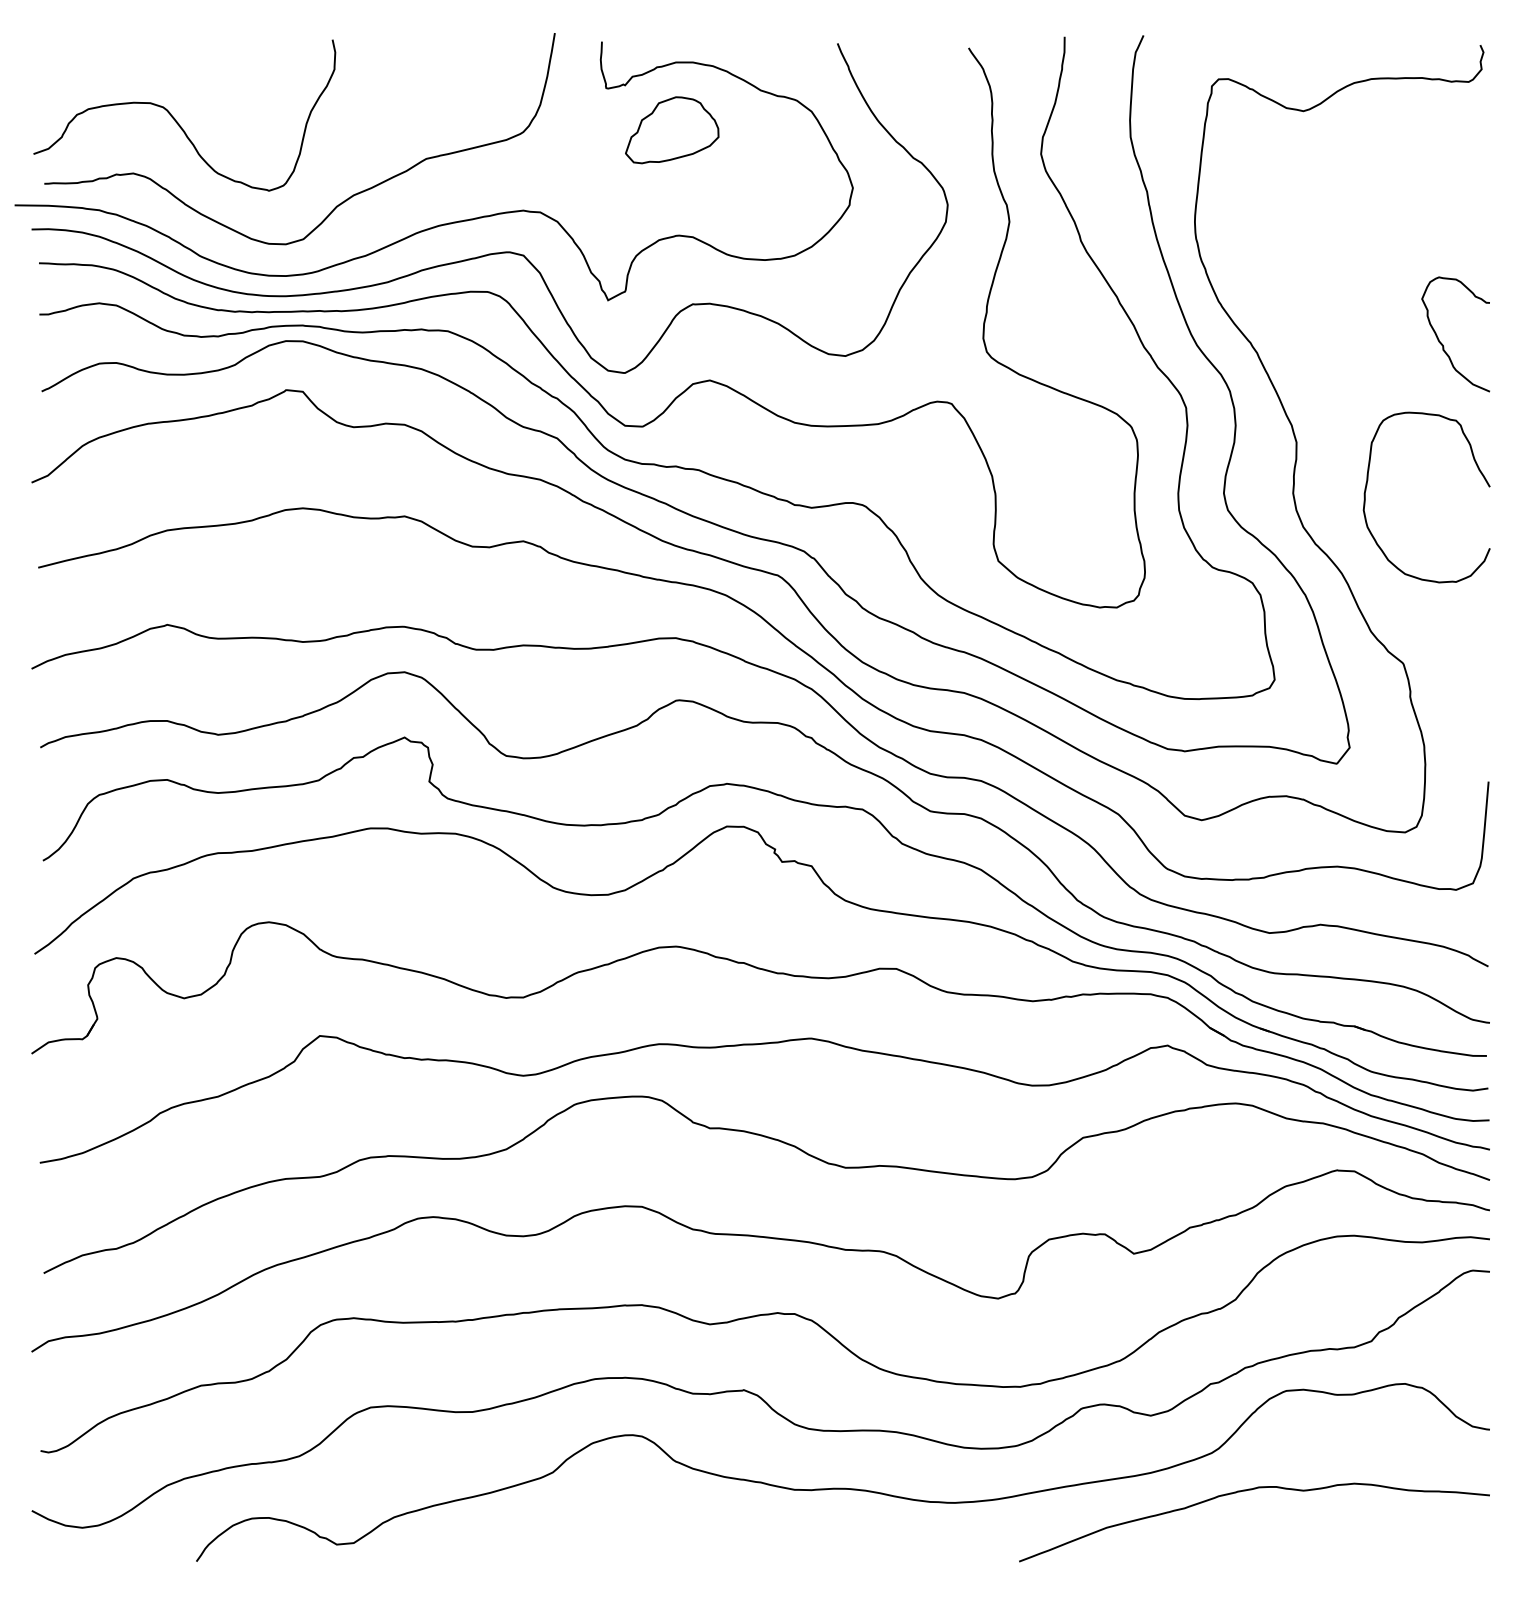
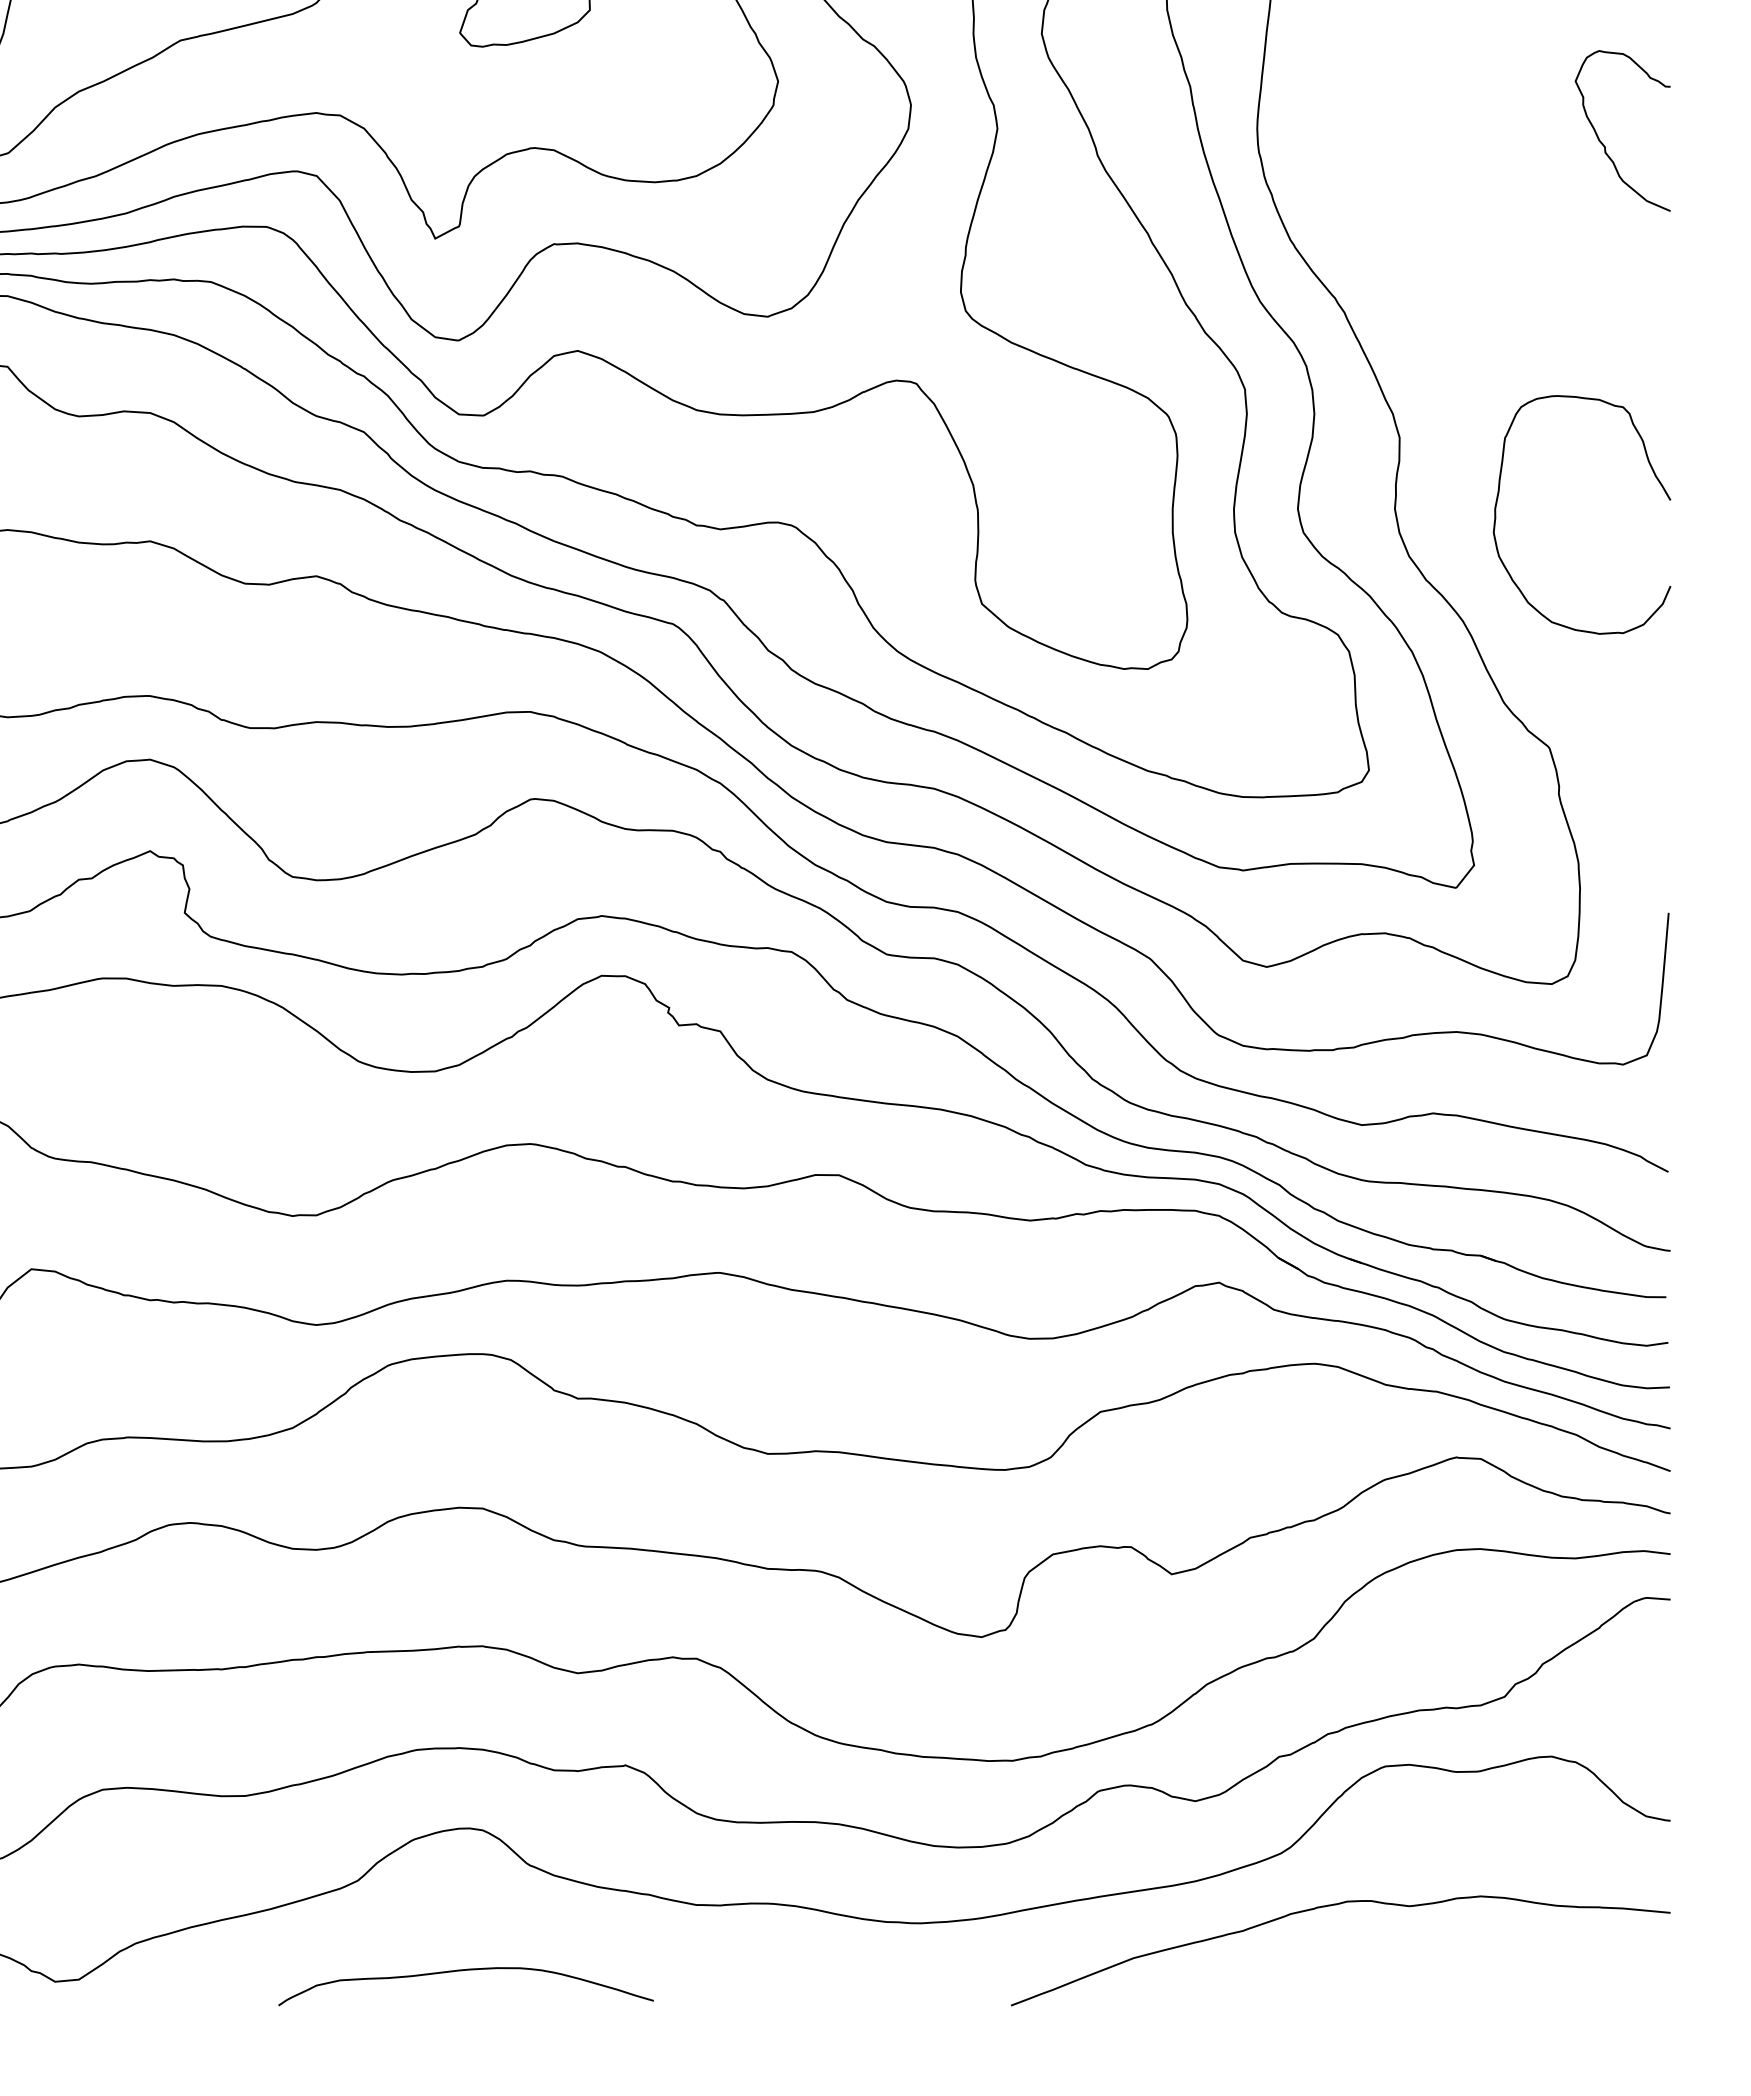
curve: (1443, 344) -> (1605, 145), moved
curve: (629, 1537) -> (465, 1971), added

